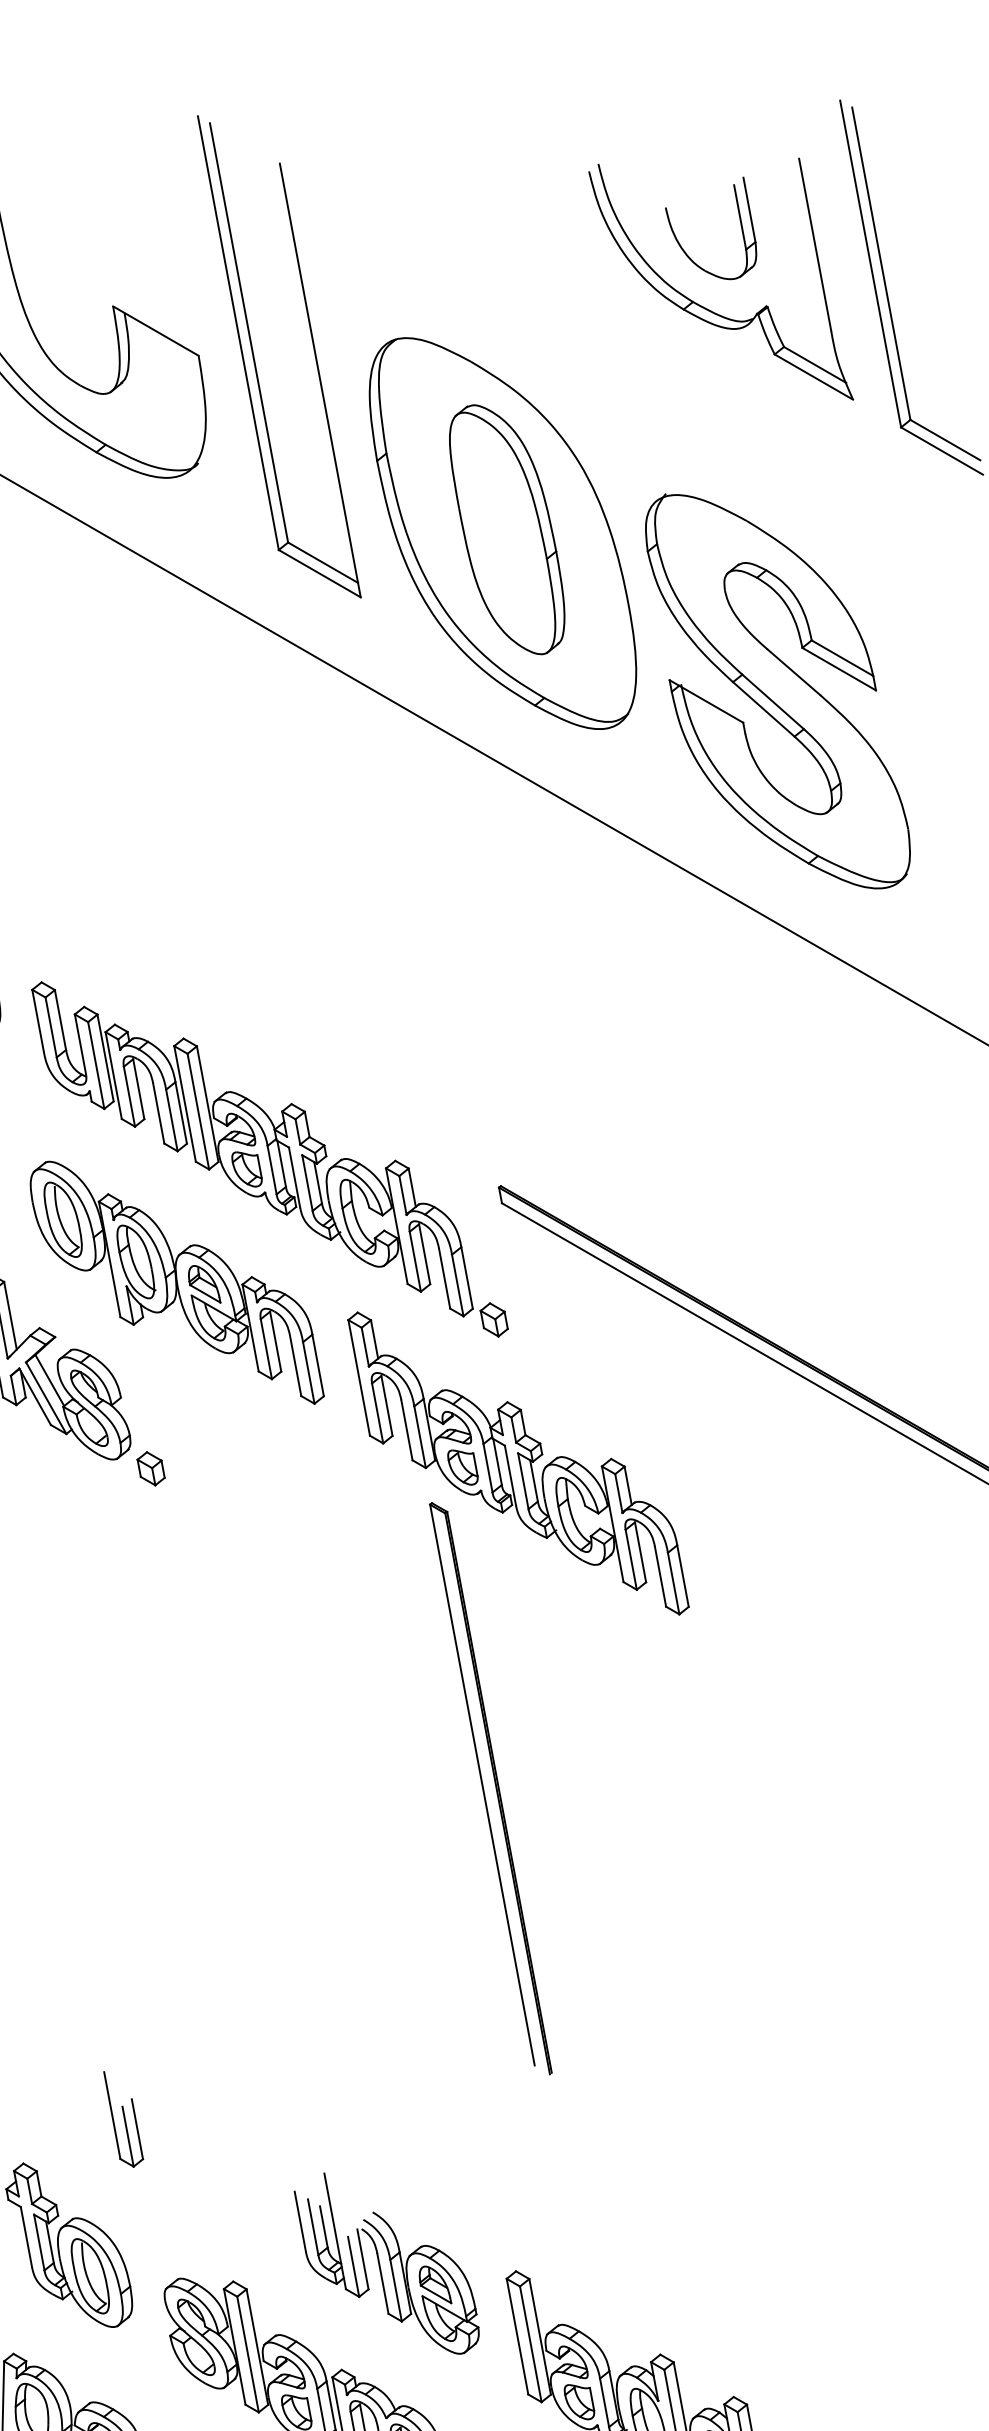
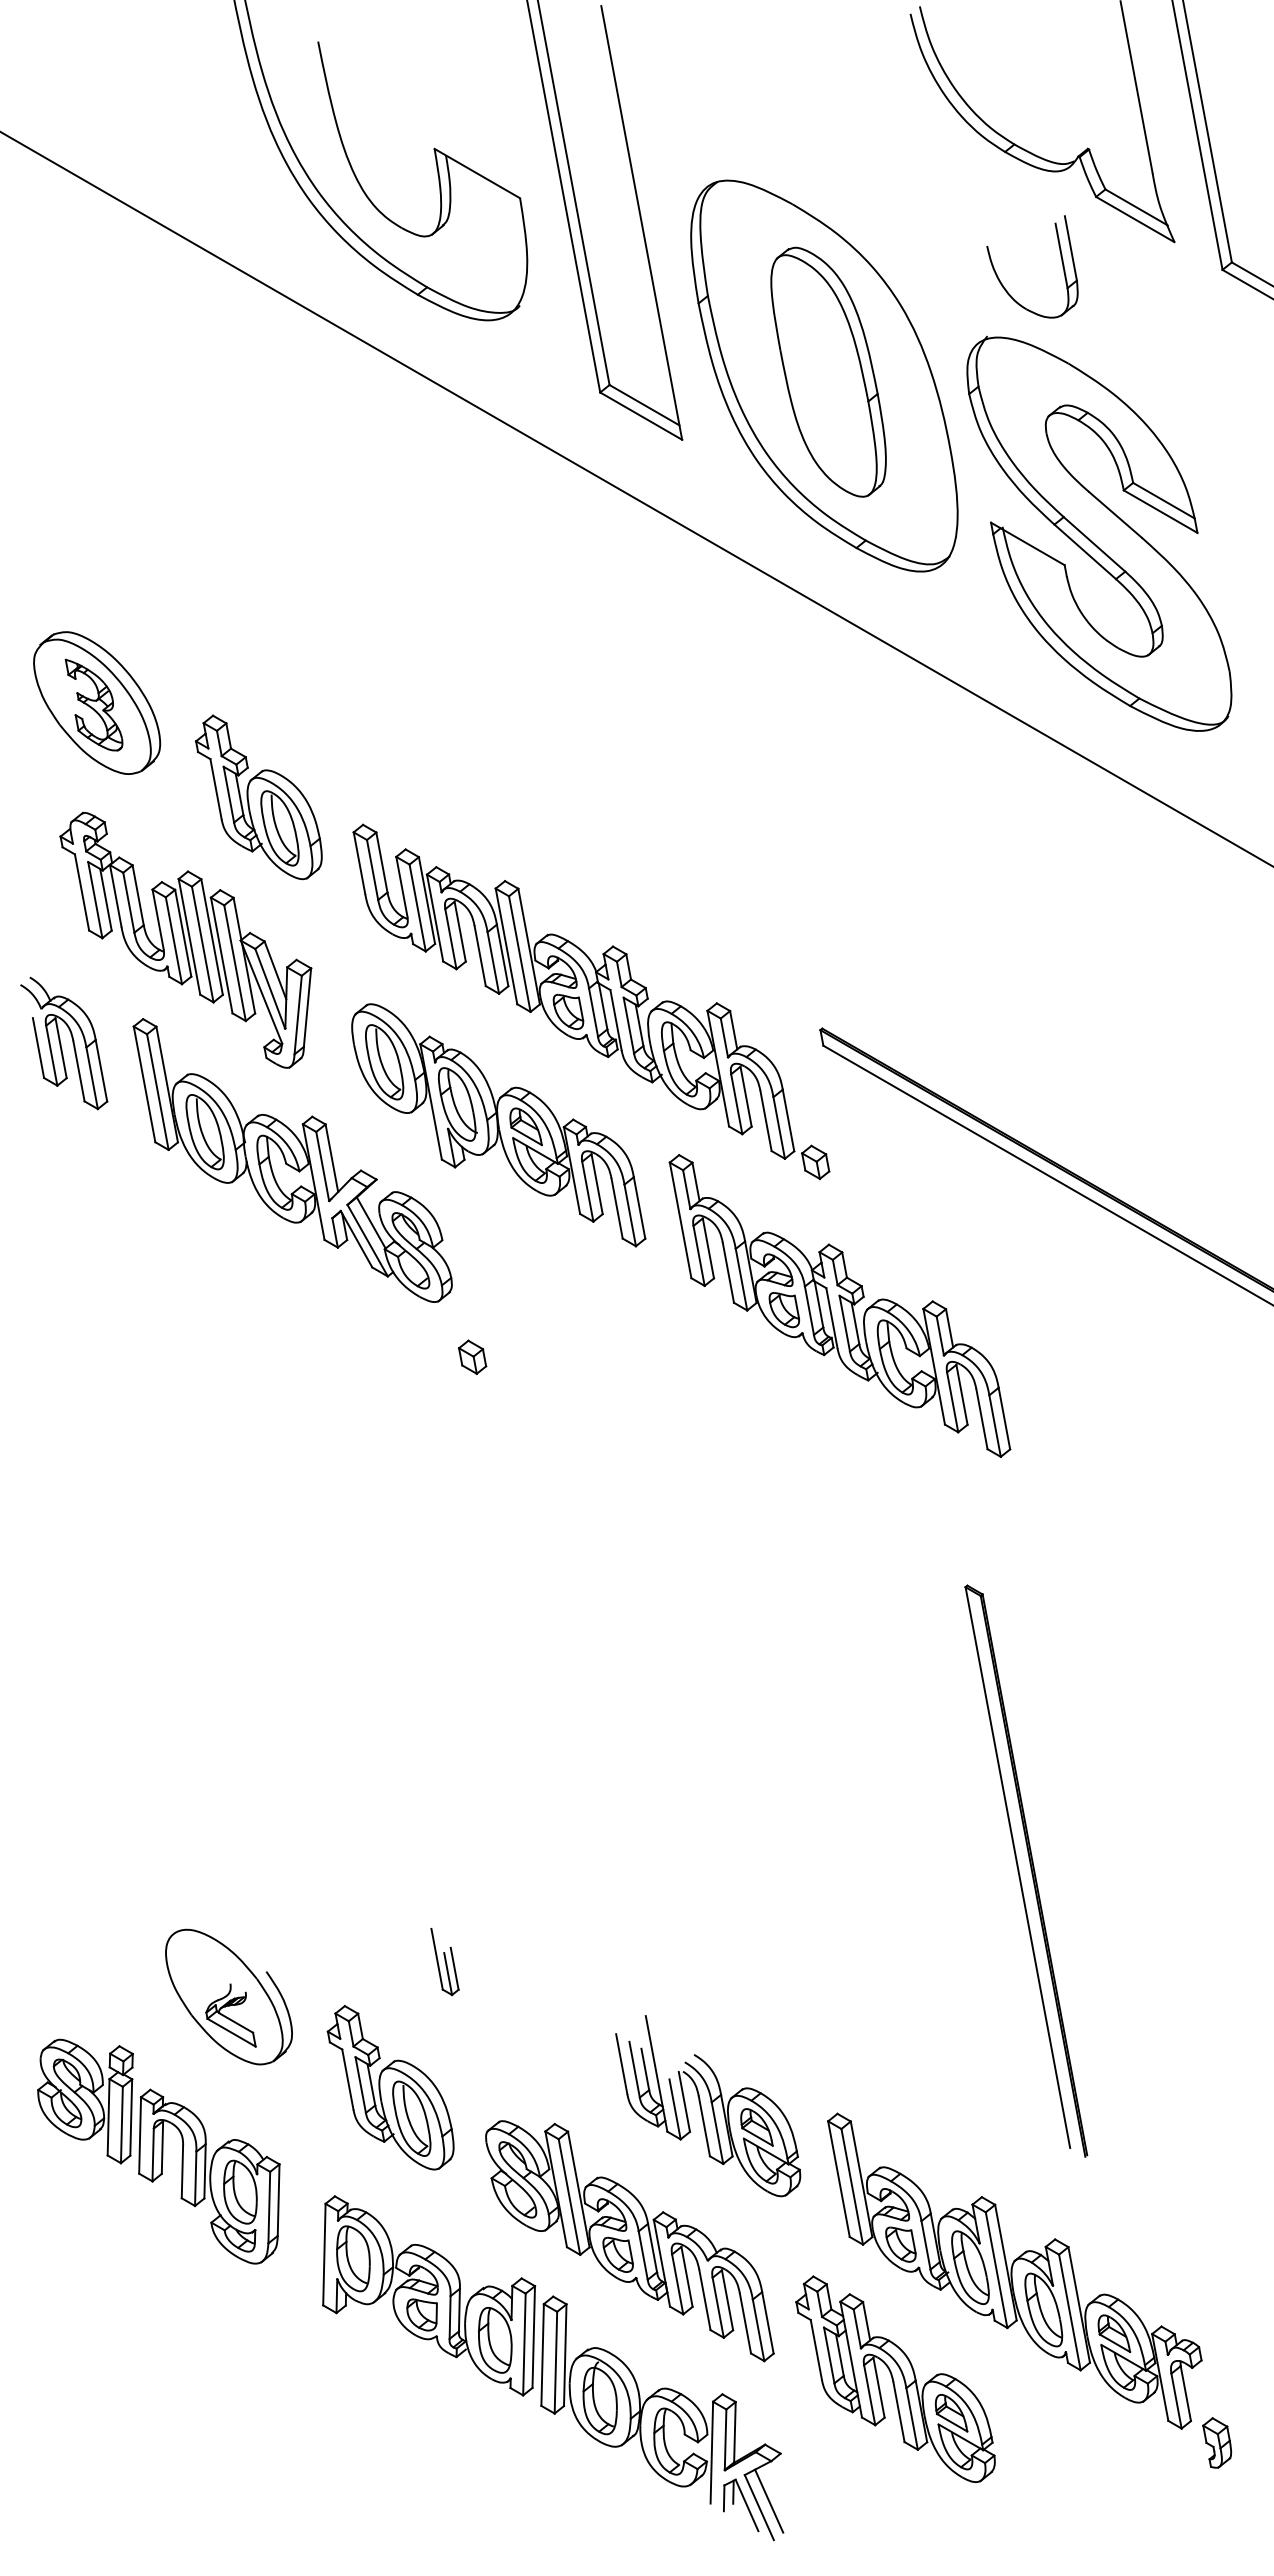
part: (740, 224) -> (1061, 262), moved
part: (151, 1468) -> (472, 1356), moved
part: (491, 1788) -> (1026, 1870), moved
part: (123, 2119) -> (444, 1961), size x0.7

